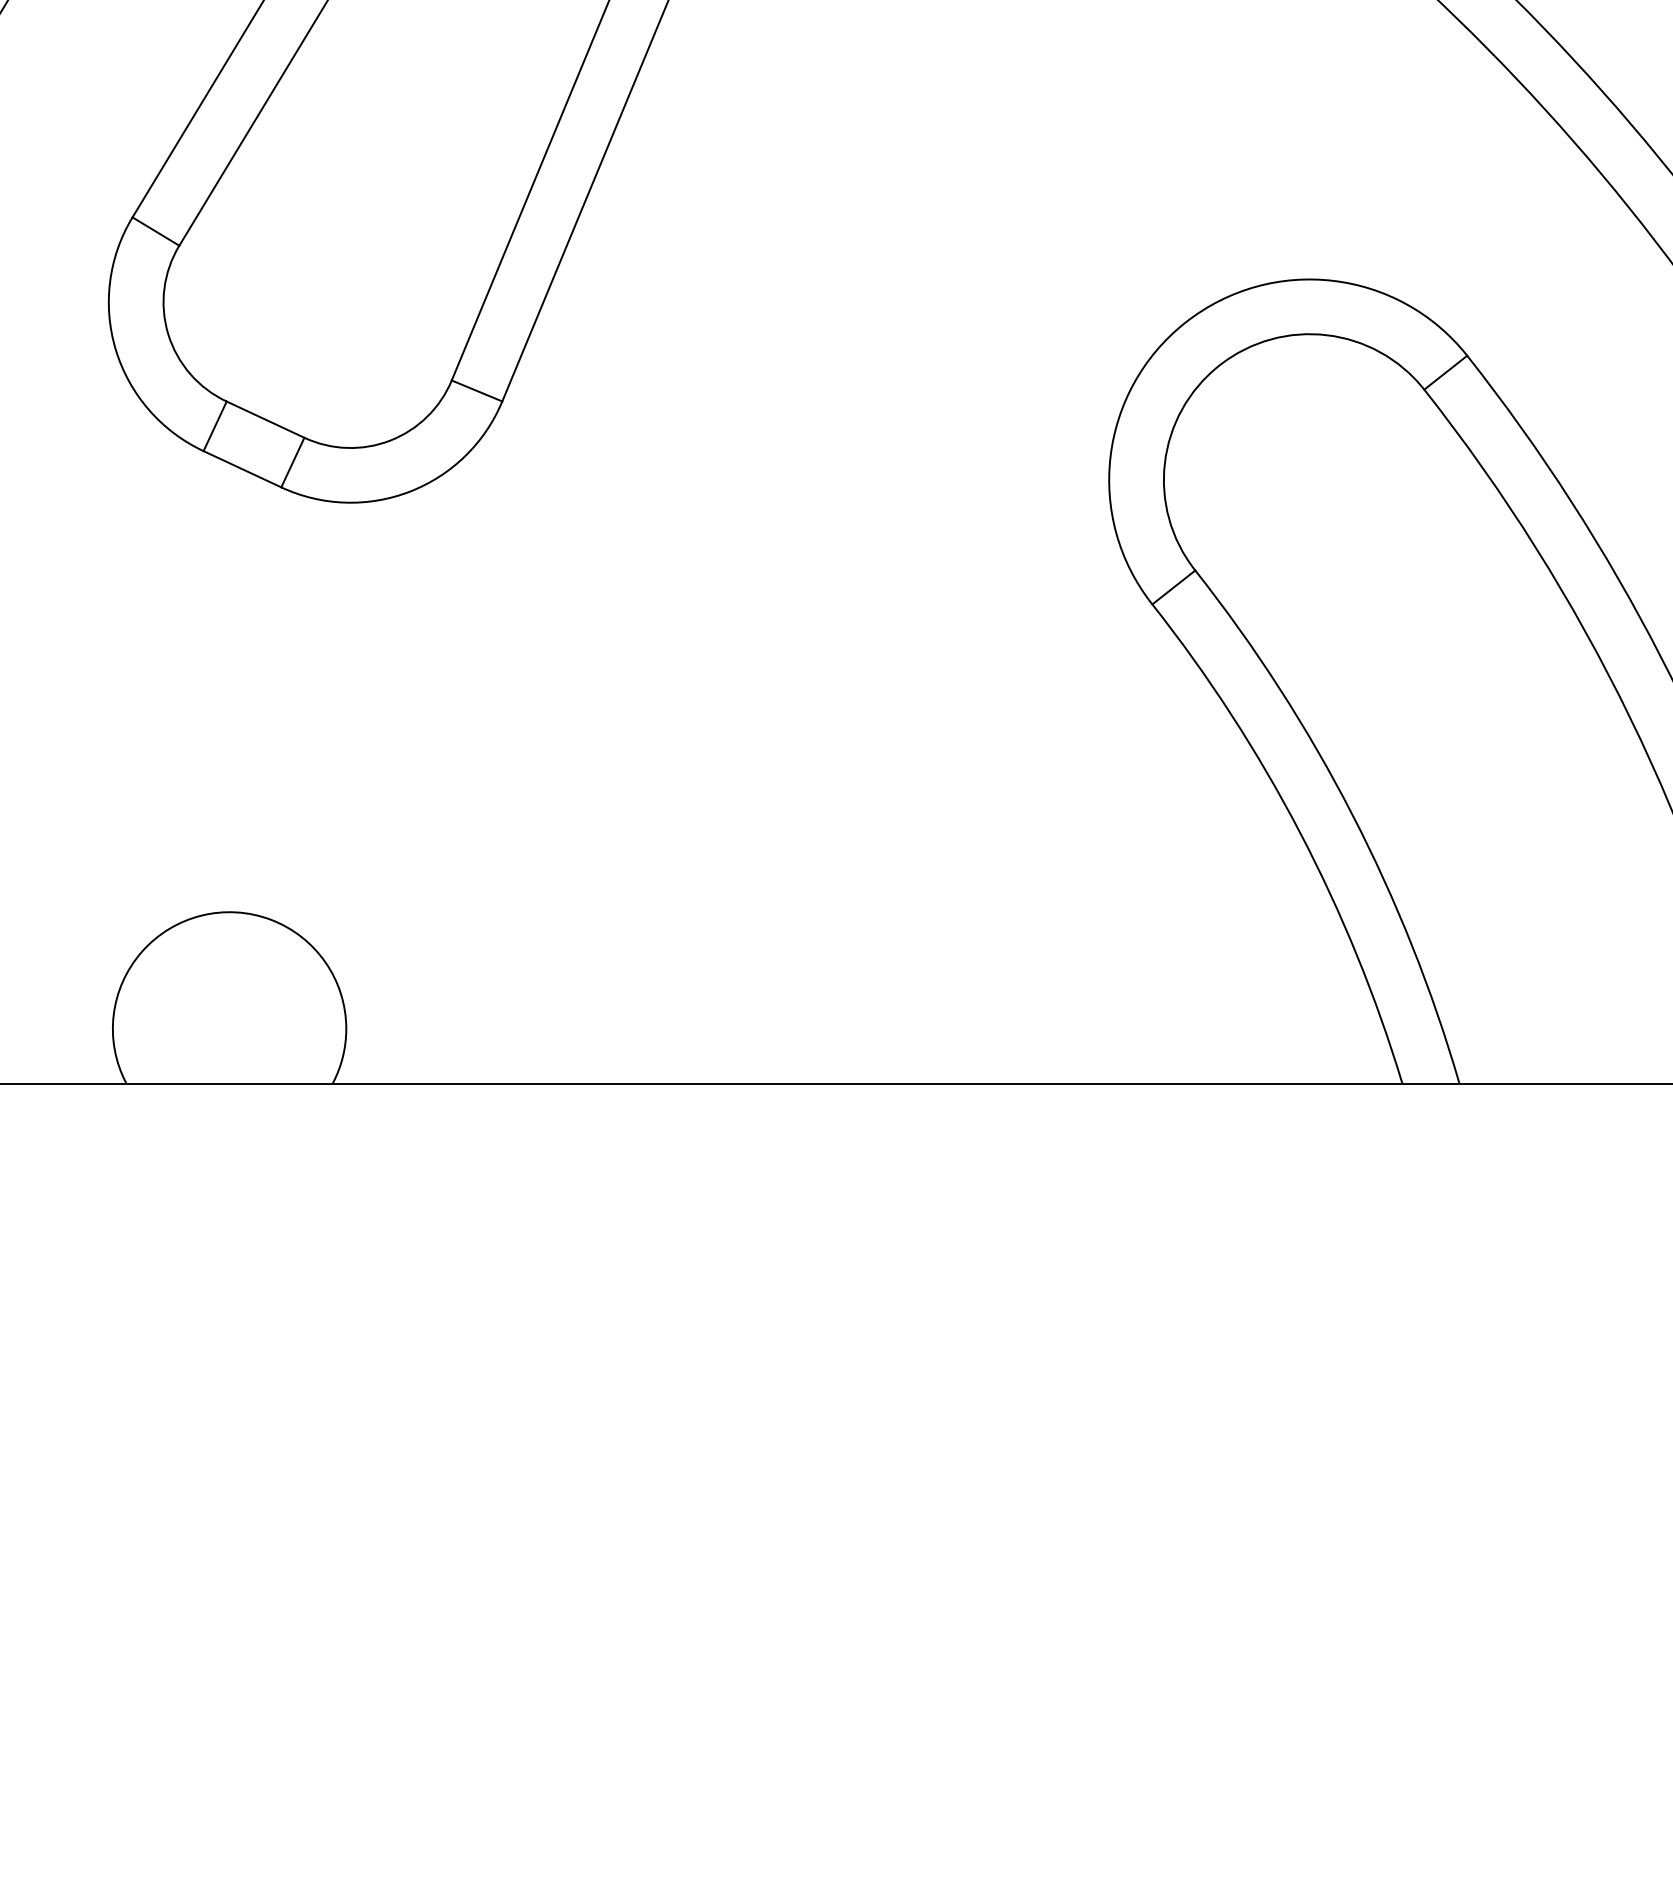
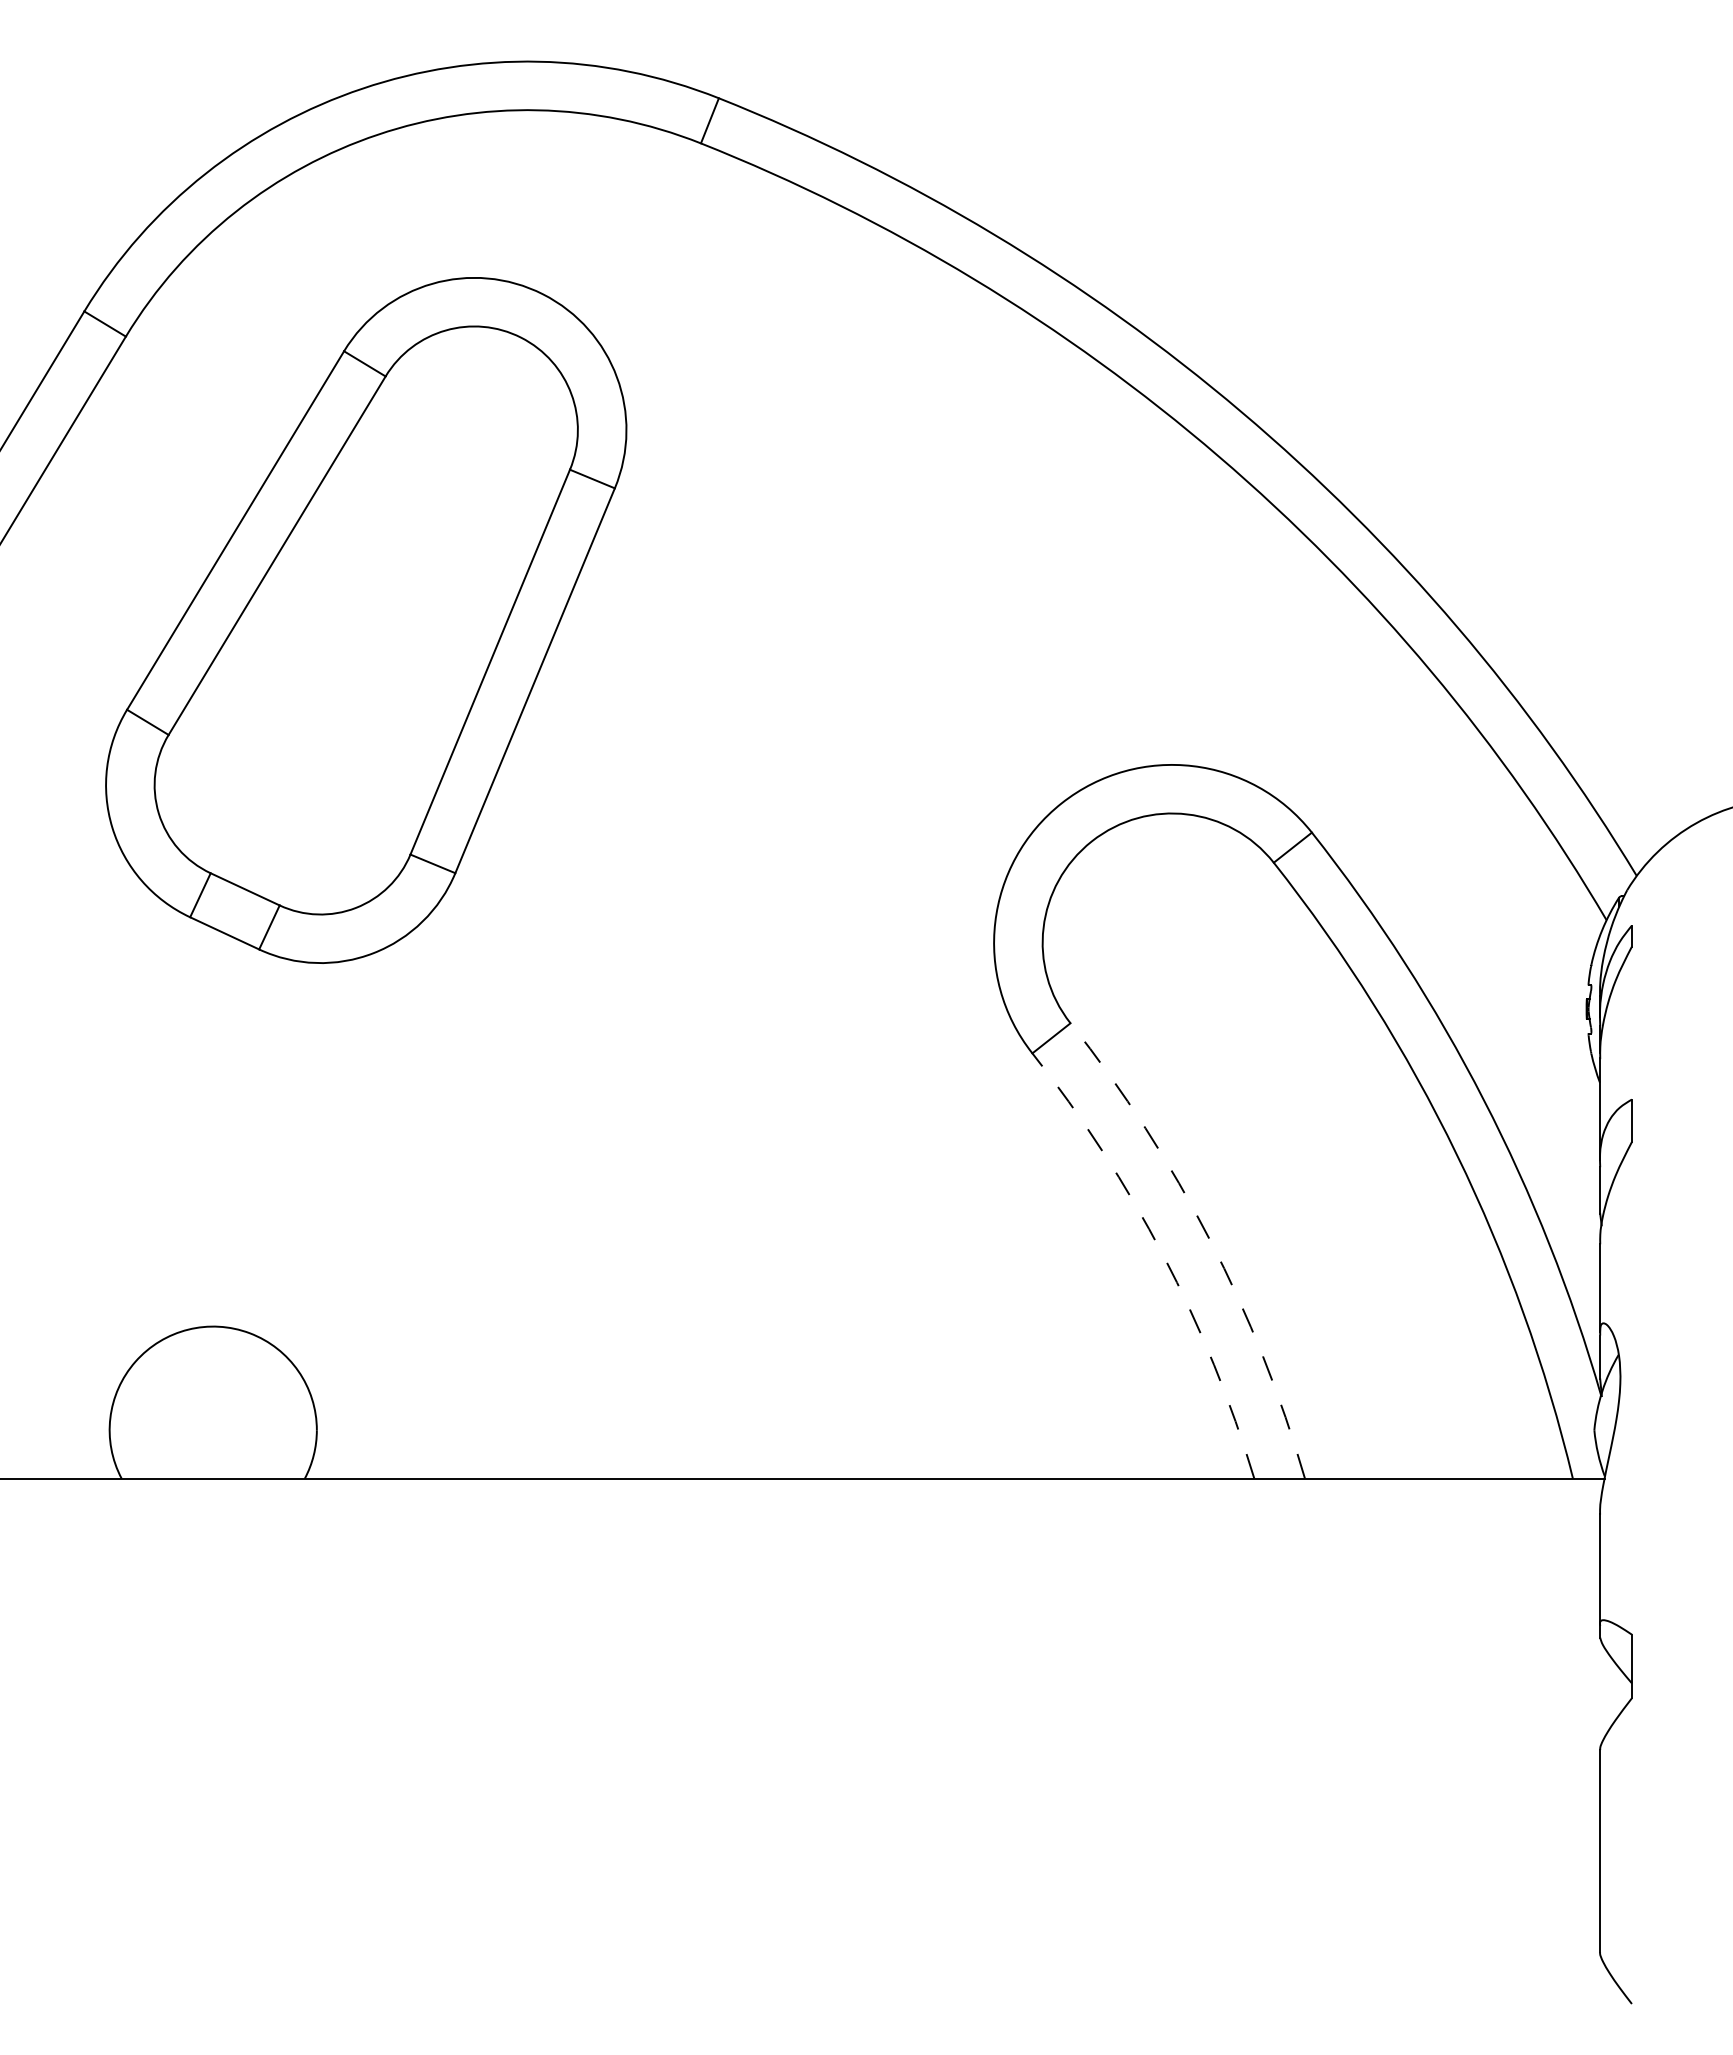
arc: (1351, 814) -> (1209, 1239), solid -> dashed
arc: (1300, 832) -> (1163, 1255), solid -> dashed

